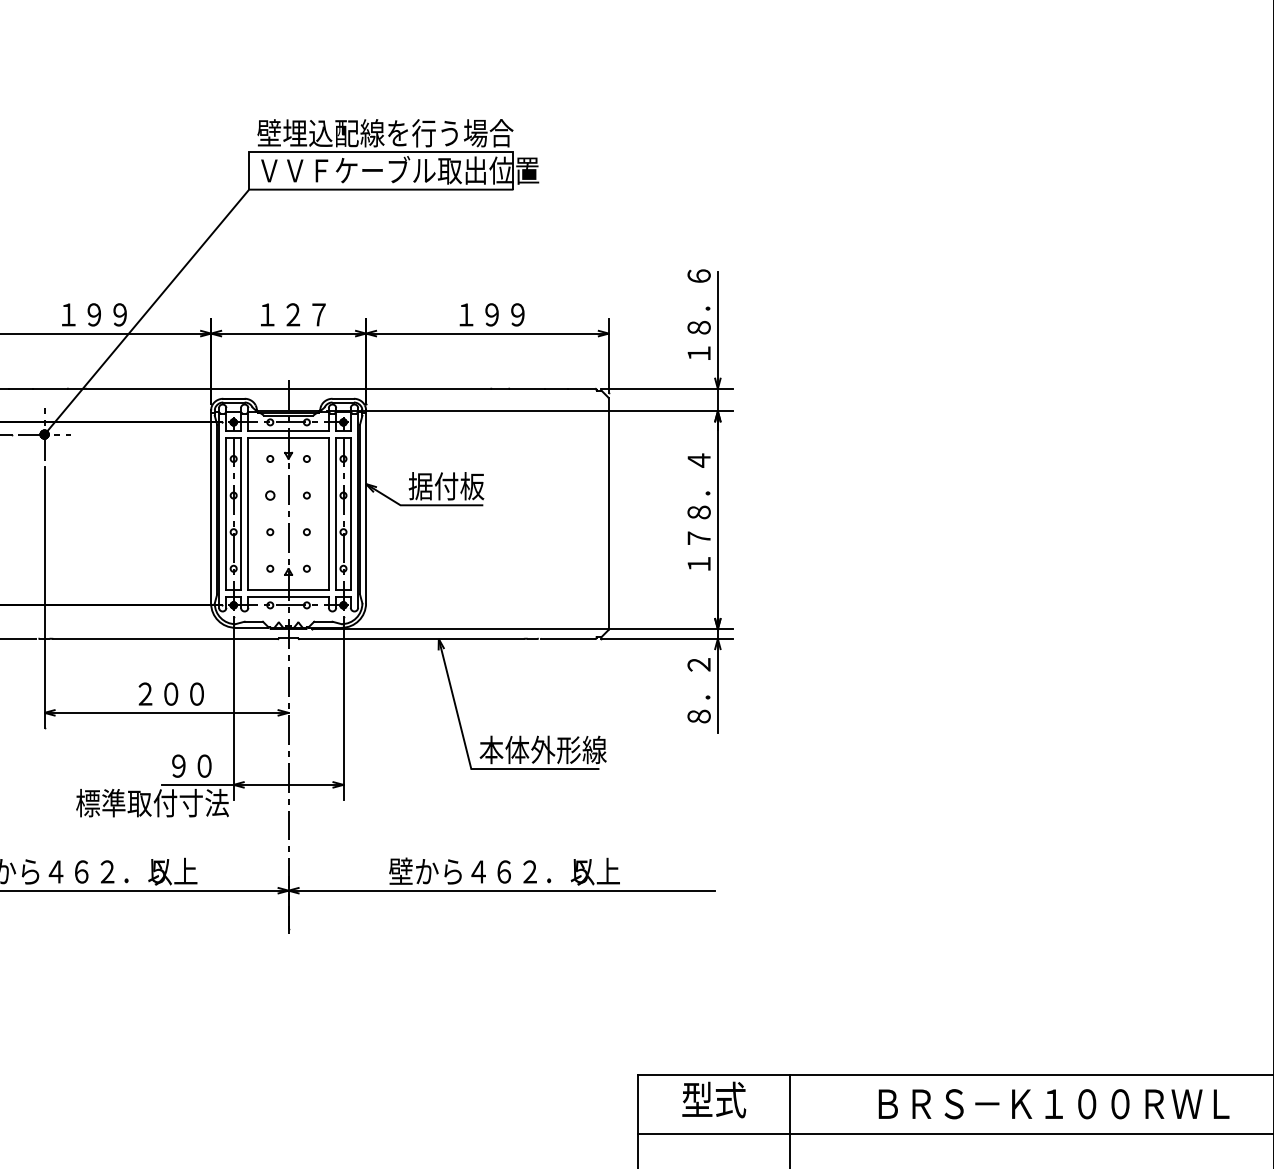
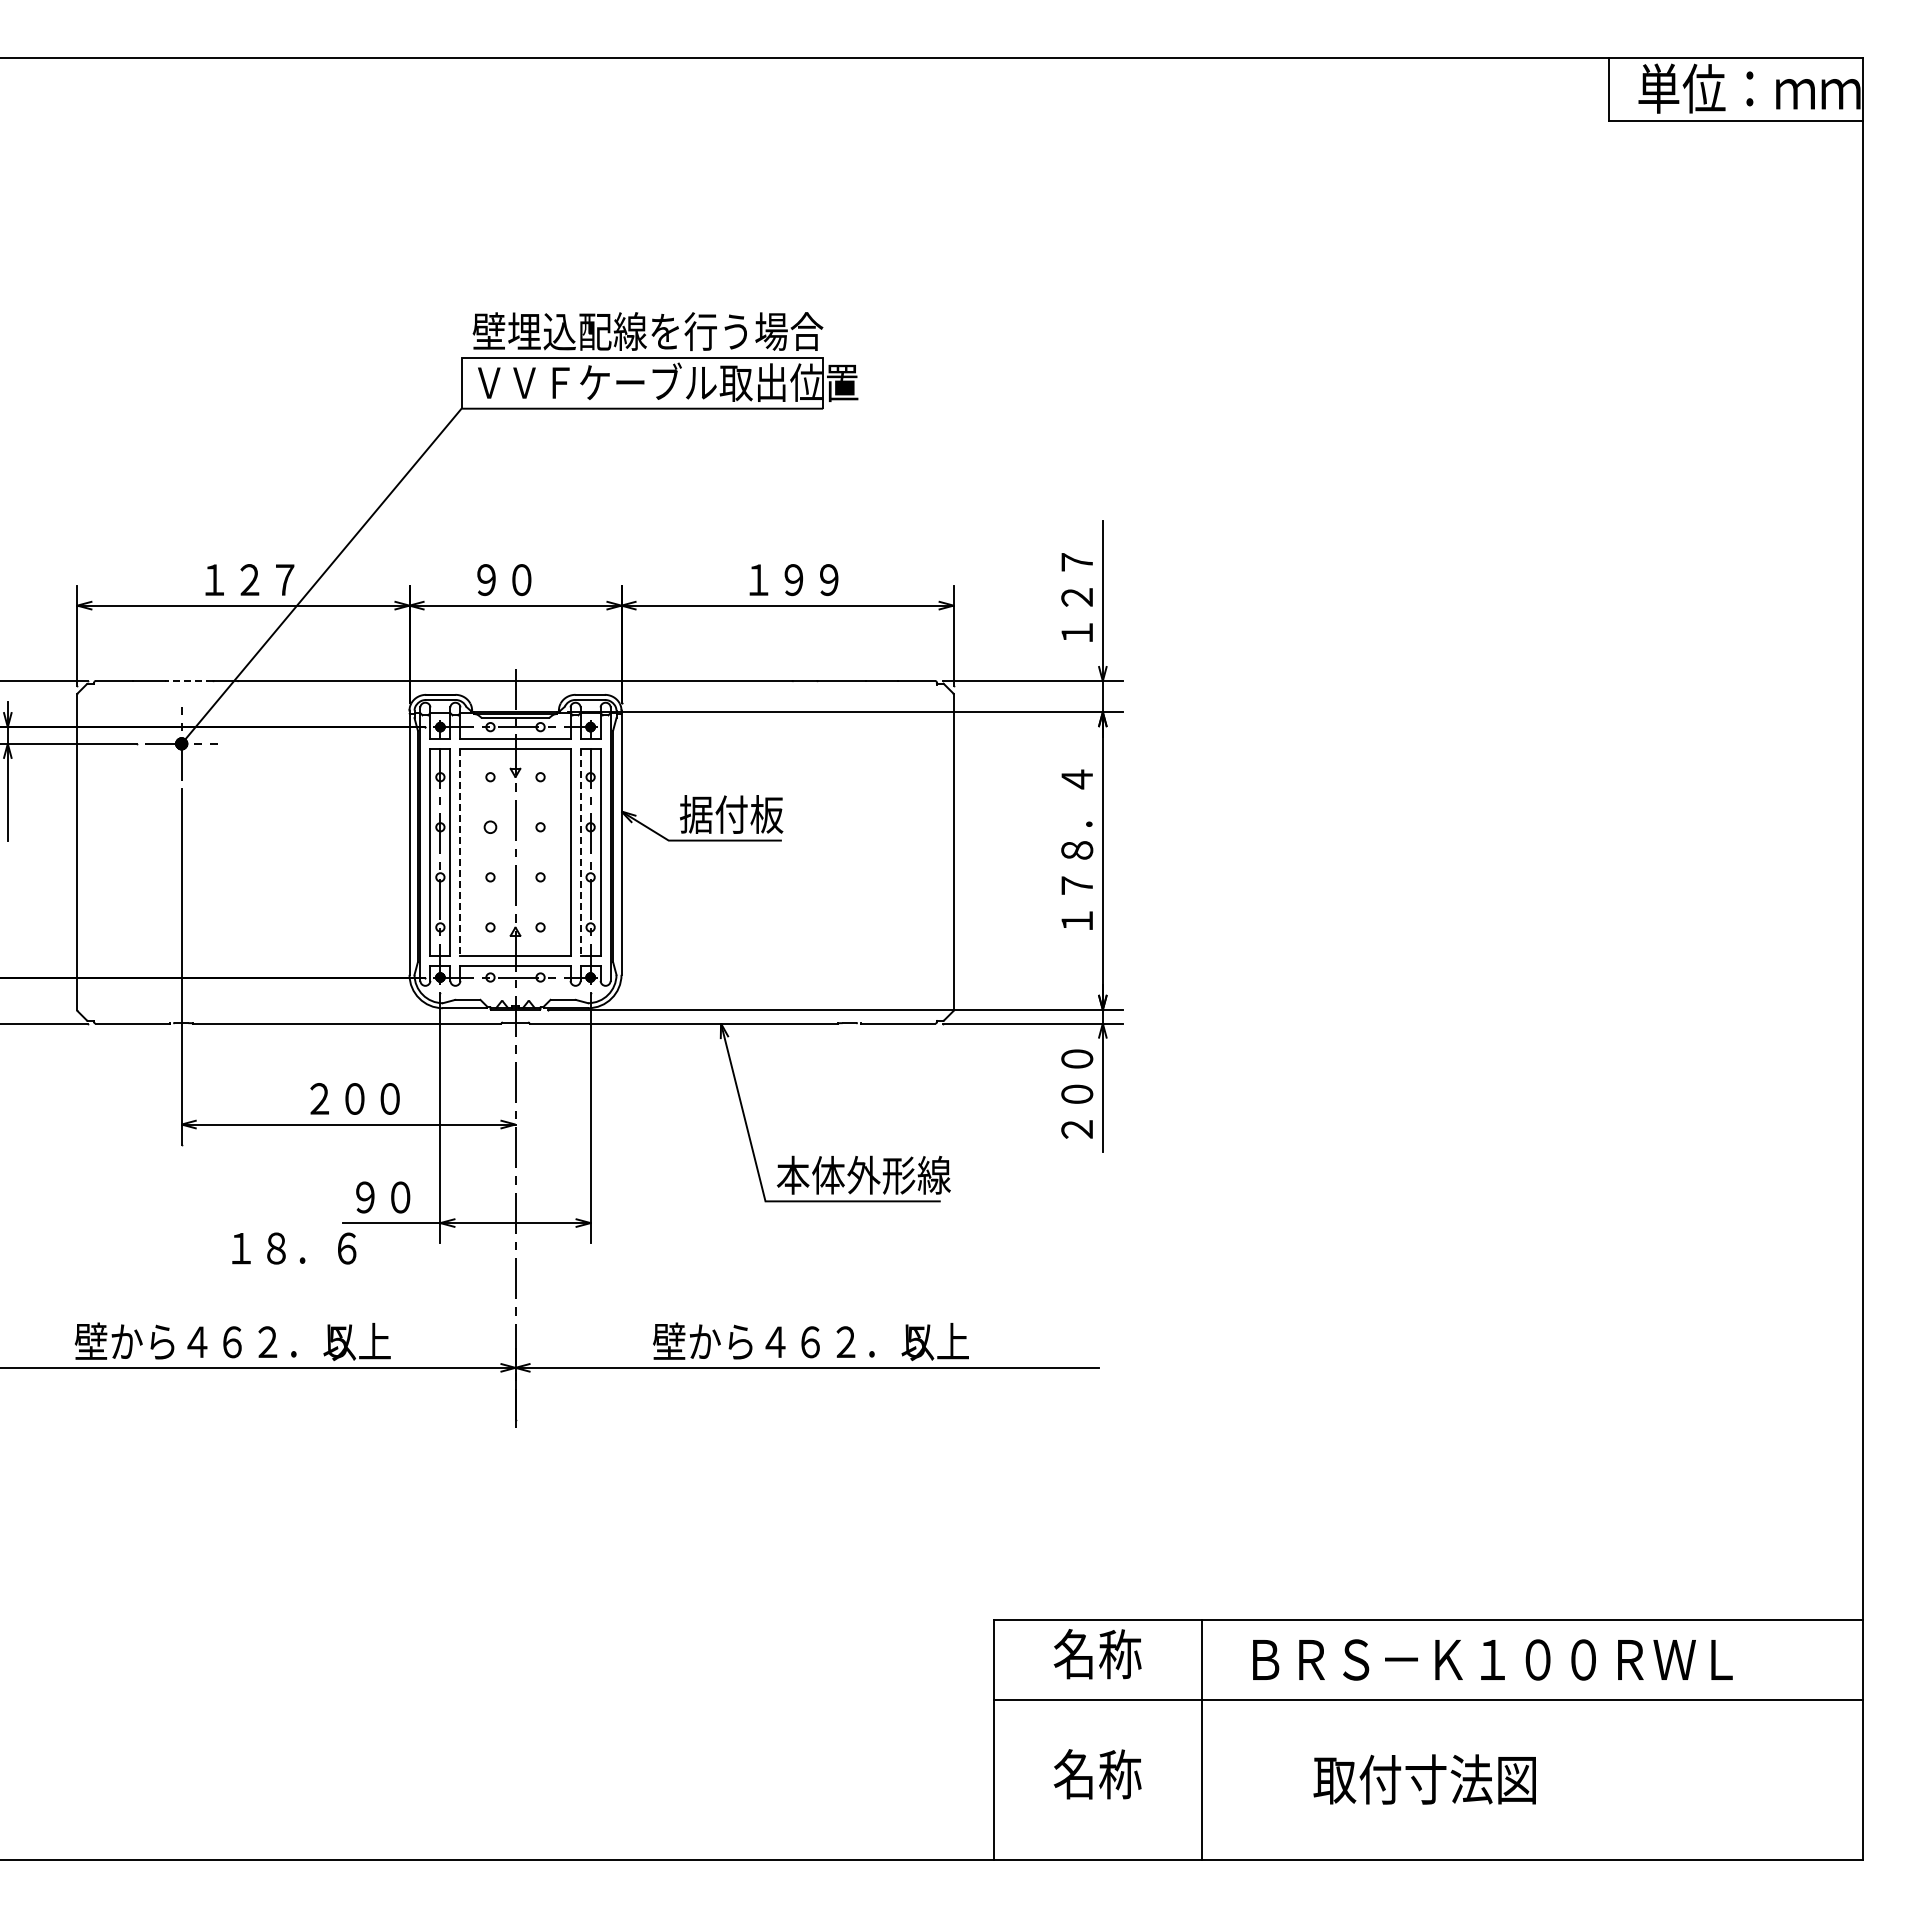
text: (699, 301) -> (1077, 561), １８．６ -> １２７
text: (107, 315) -> (267, 580), １９９ -> １２７
text: (292, 315) -> (521, 580), １２７ -> ９０
line: (49, 389) -> (188, 681), solid -> dashed
line: (248, 514) -> (460, 852), solid -> dashed
line: (336, 514) -> (580, 852), solid -> dashed
text: (699, 690) -> (1077, 1093), ８．２ -> ２００
text: (151, 802) -> (328, 1247), 標準取付寸法 -> １８．６
text: (713, 1100) -> (1097, 1654), 型式 -> 名称
text: (1053, 1103) -> (1492, 1659), moved

